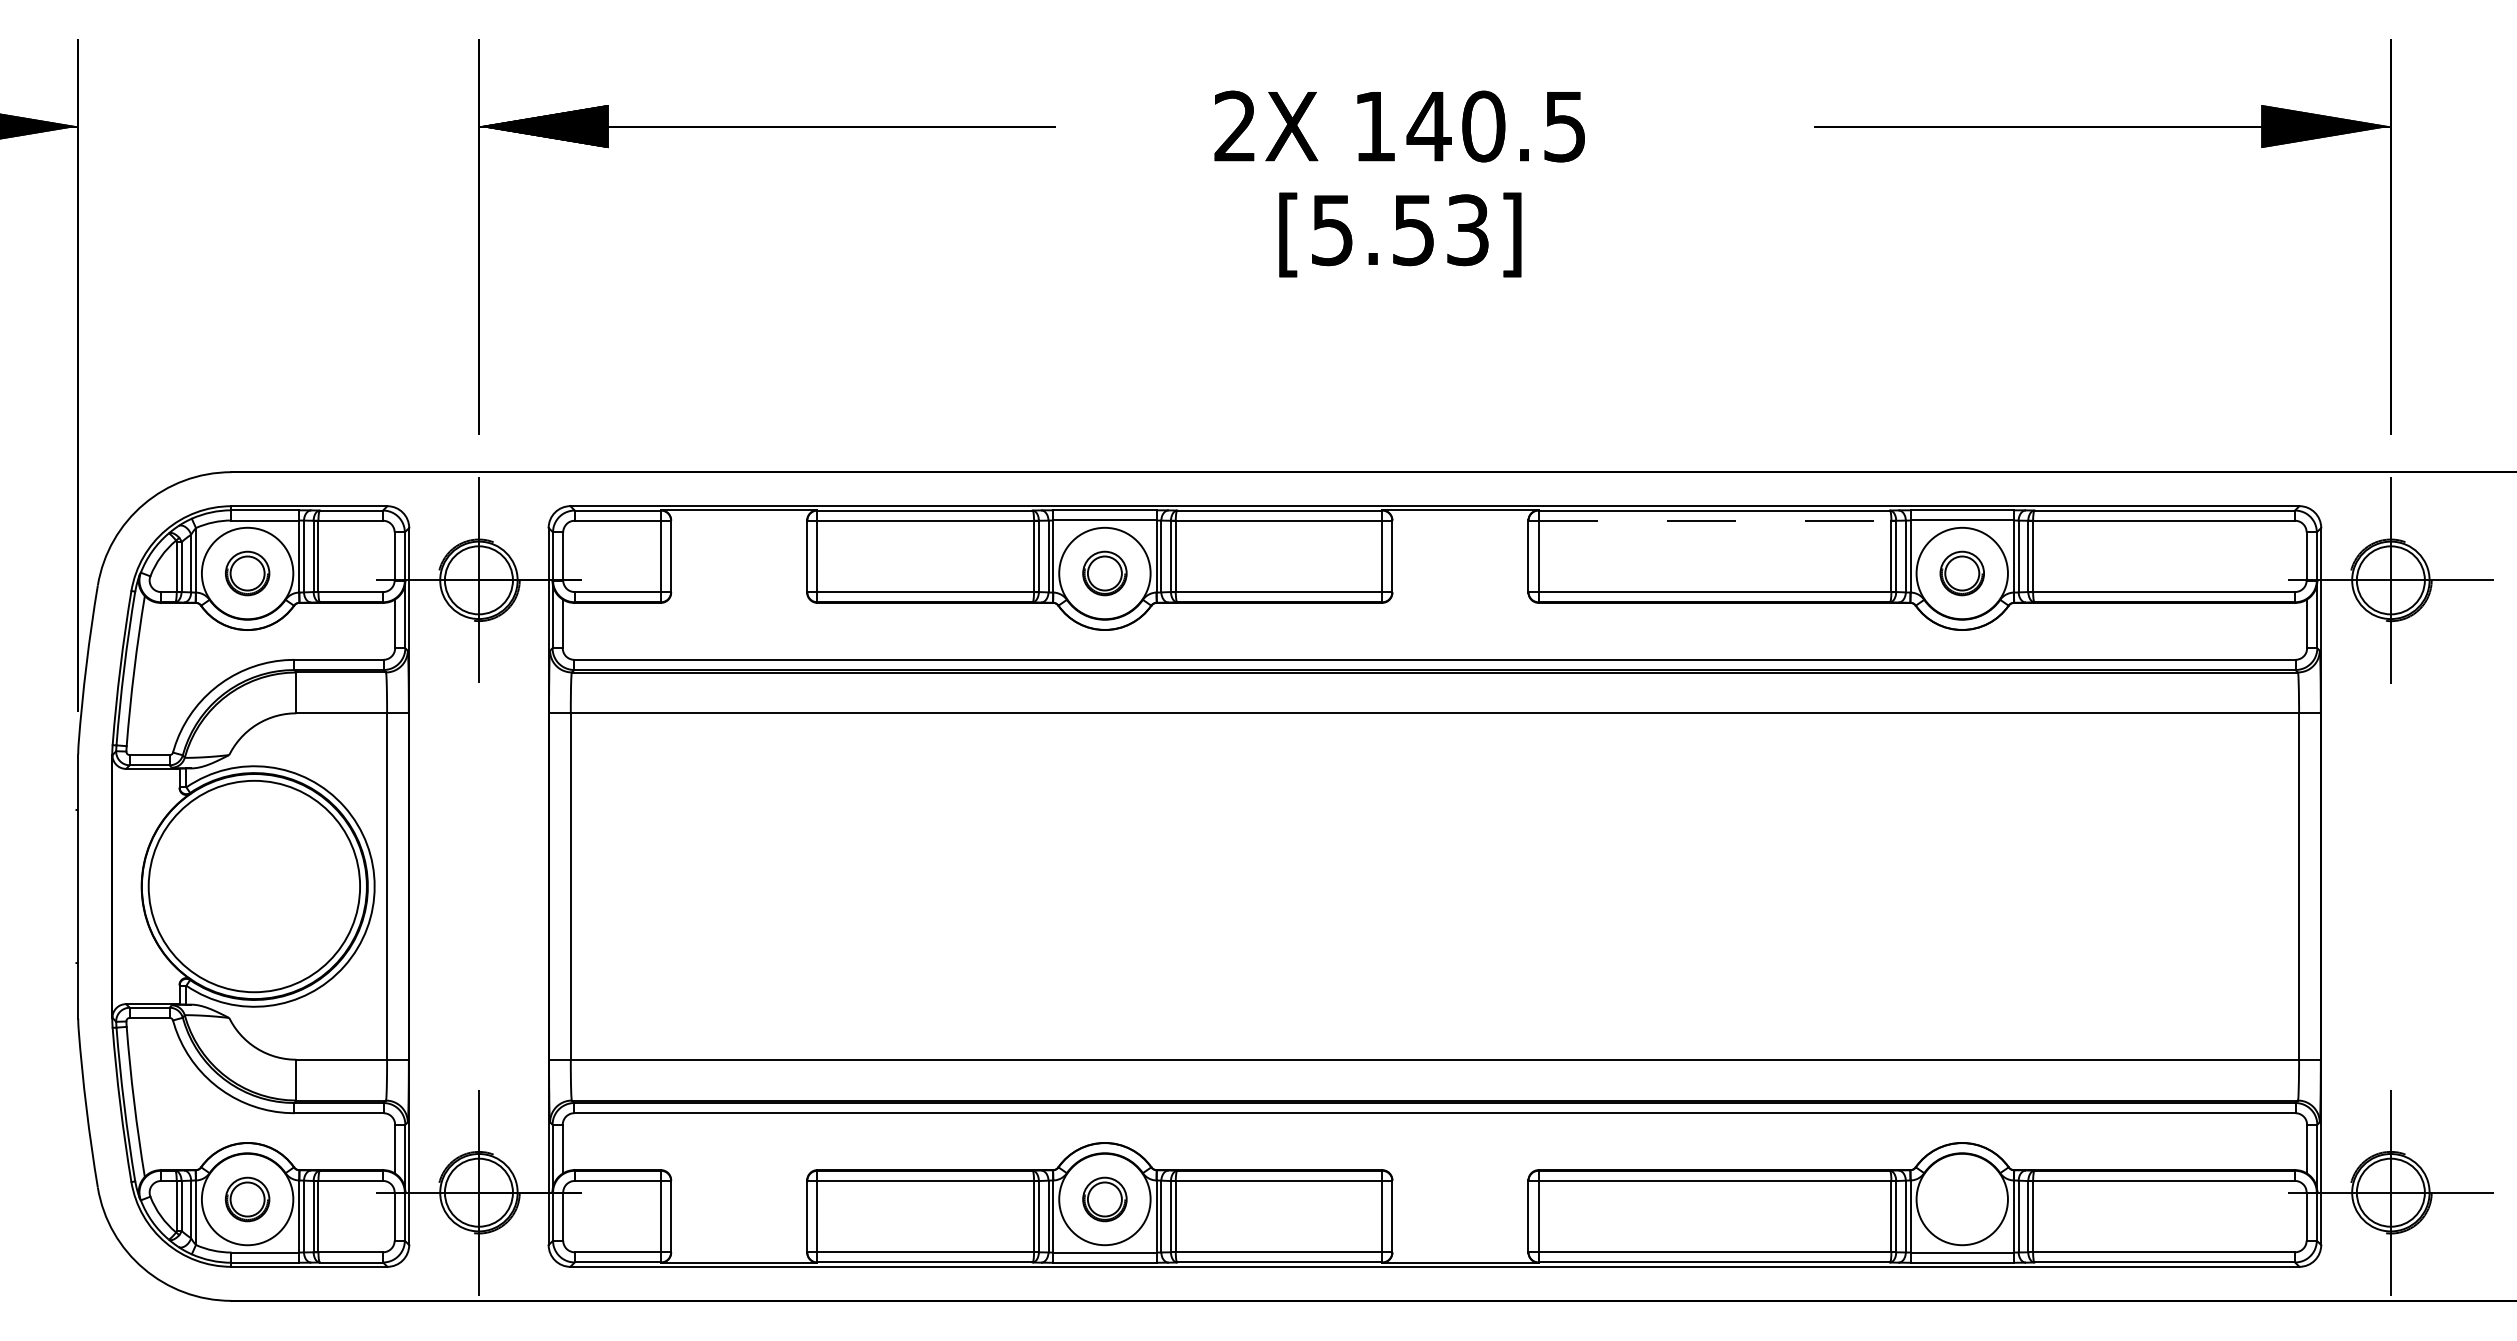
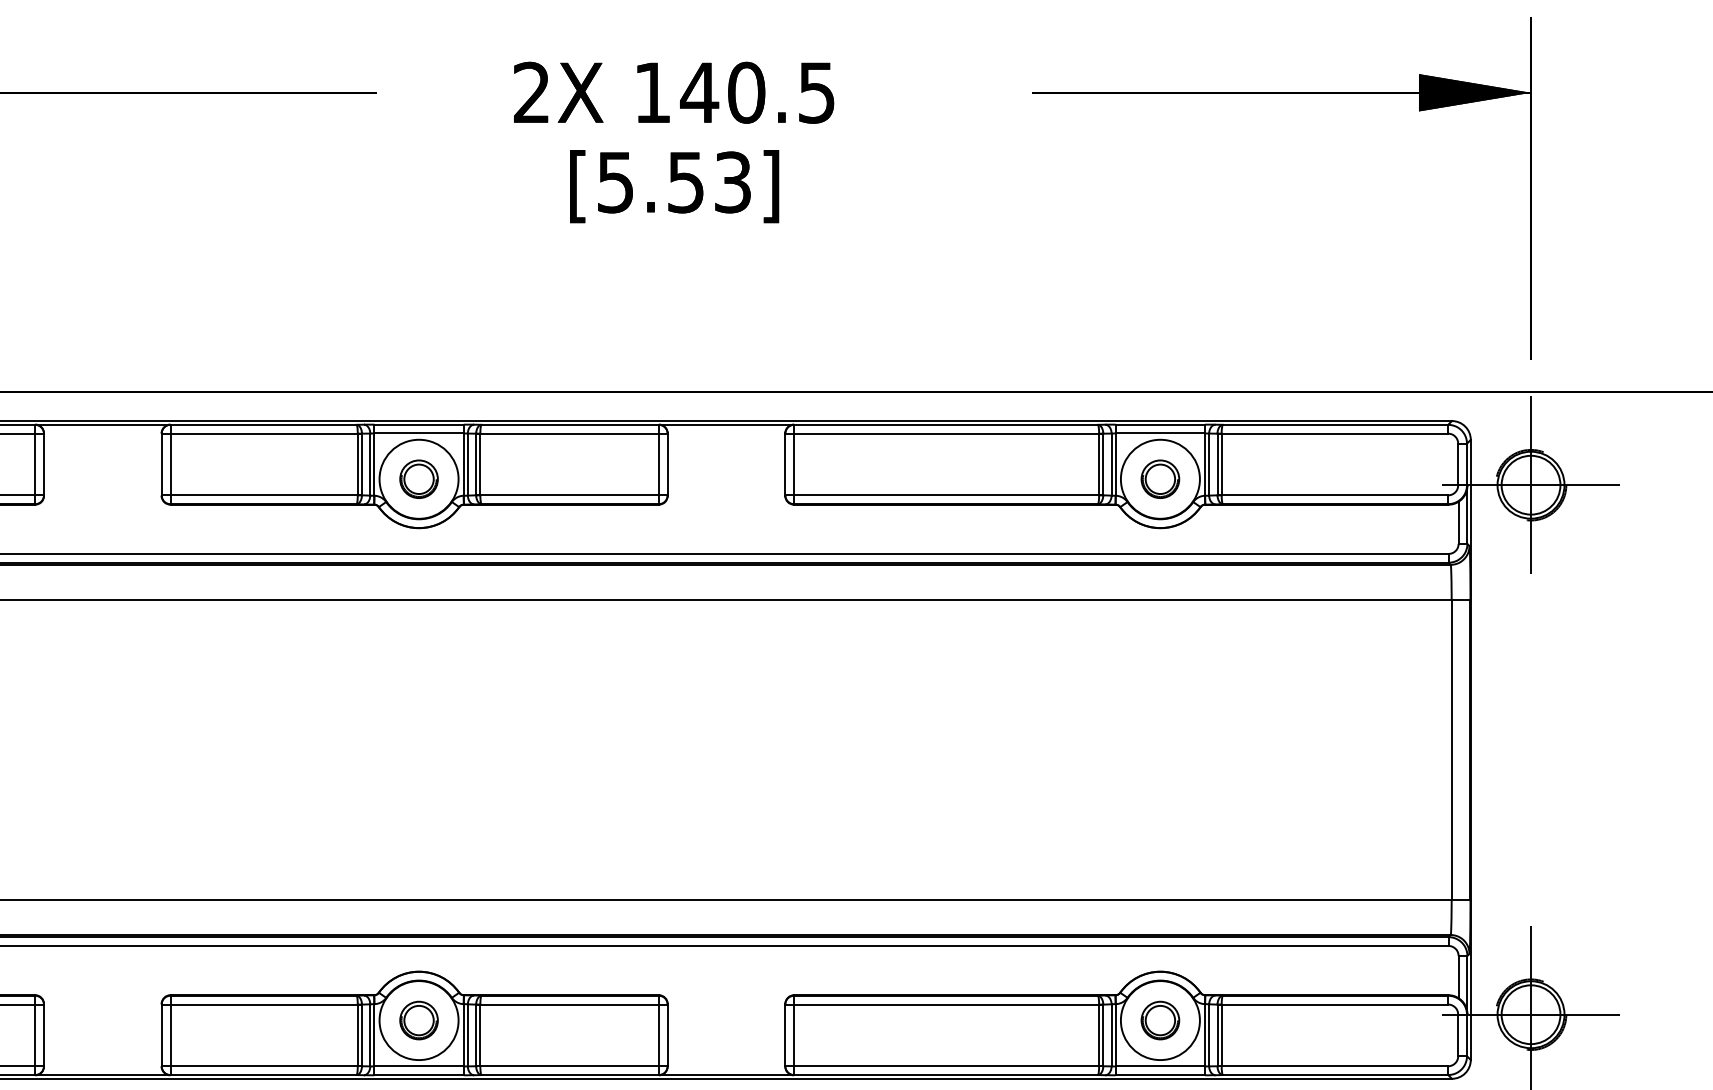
line: (1710, 520) -> (942, 433), dashed -> solid
part: (1961, 1199) -> (1159, 1020), added

